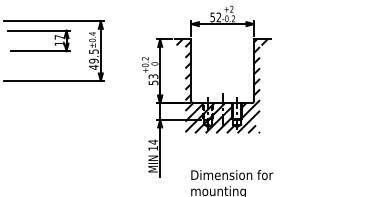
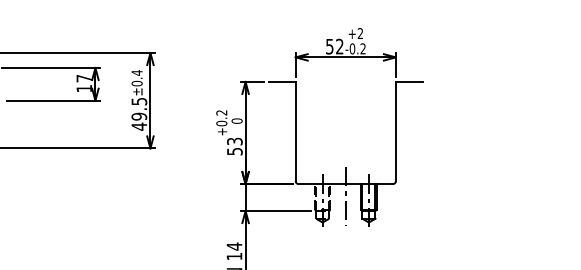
hatch: (221, 86) -> (343, 157), removed

